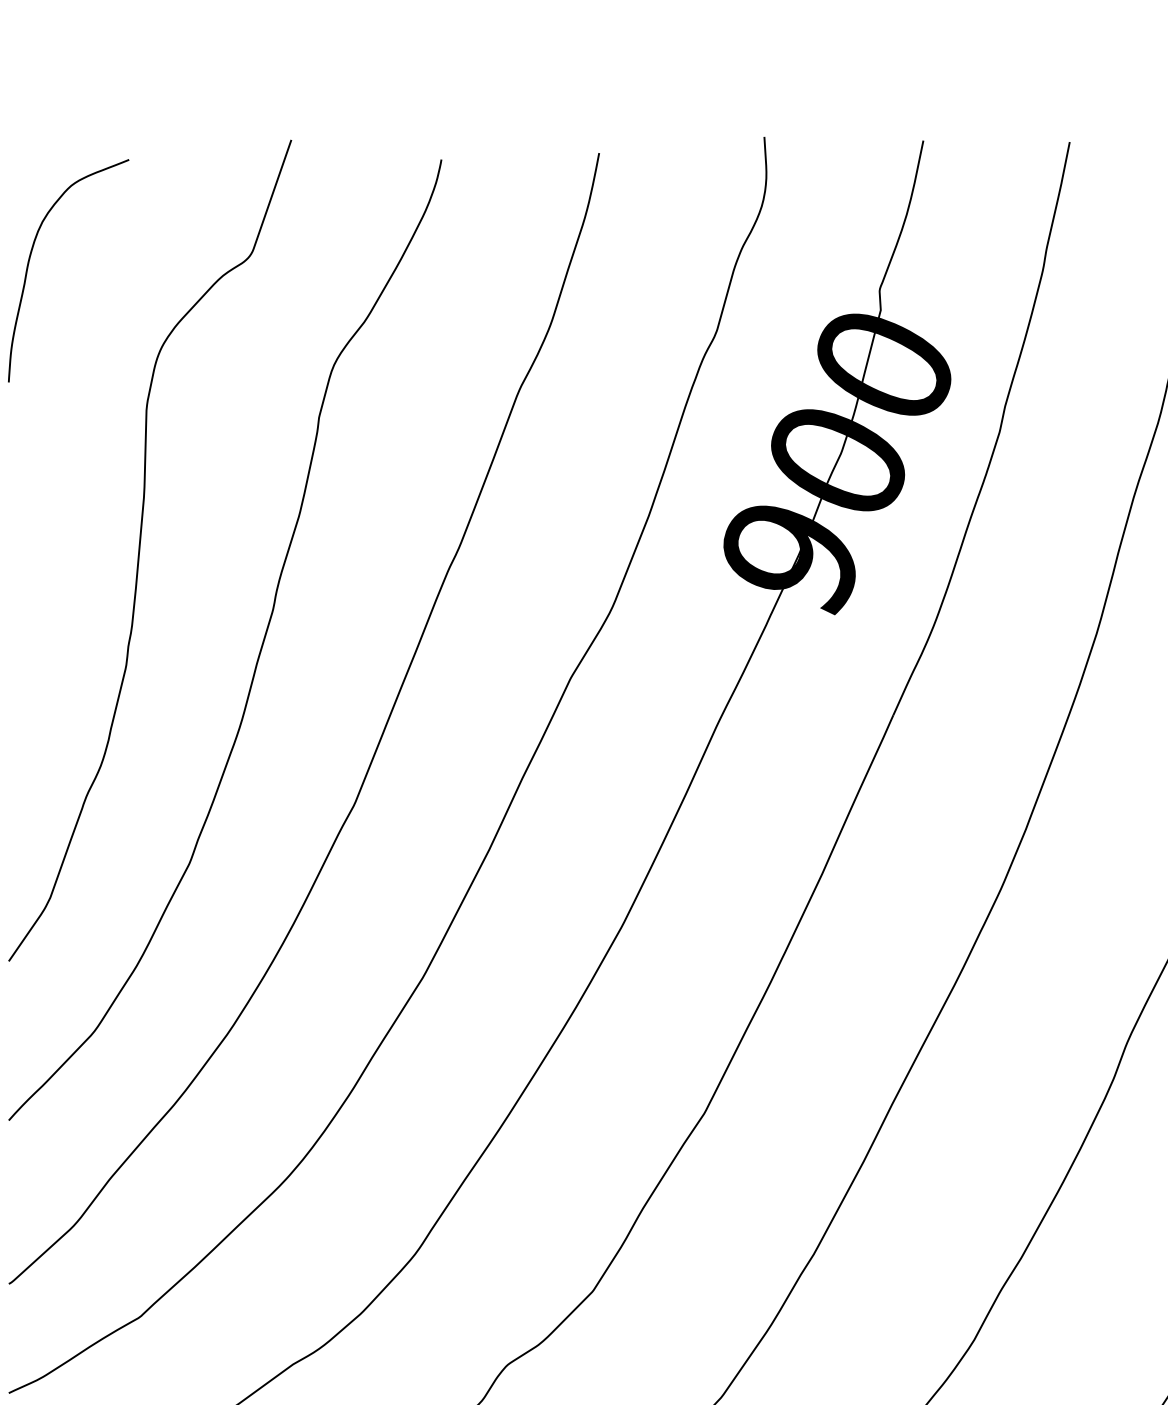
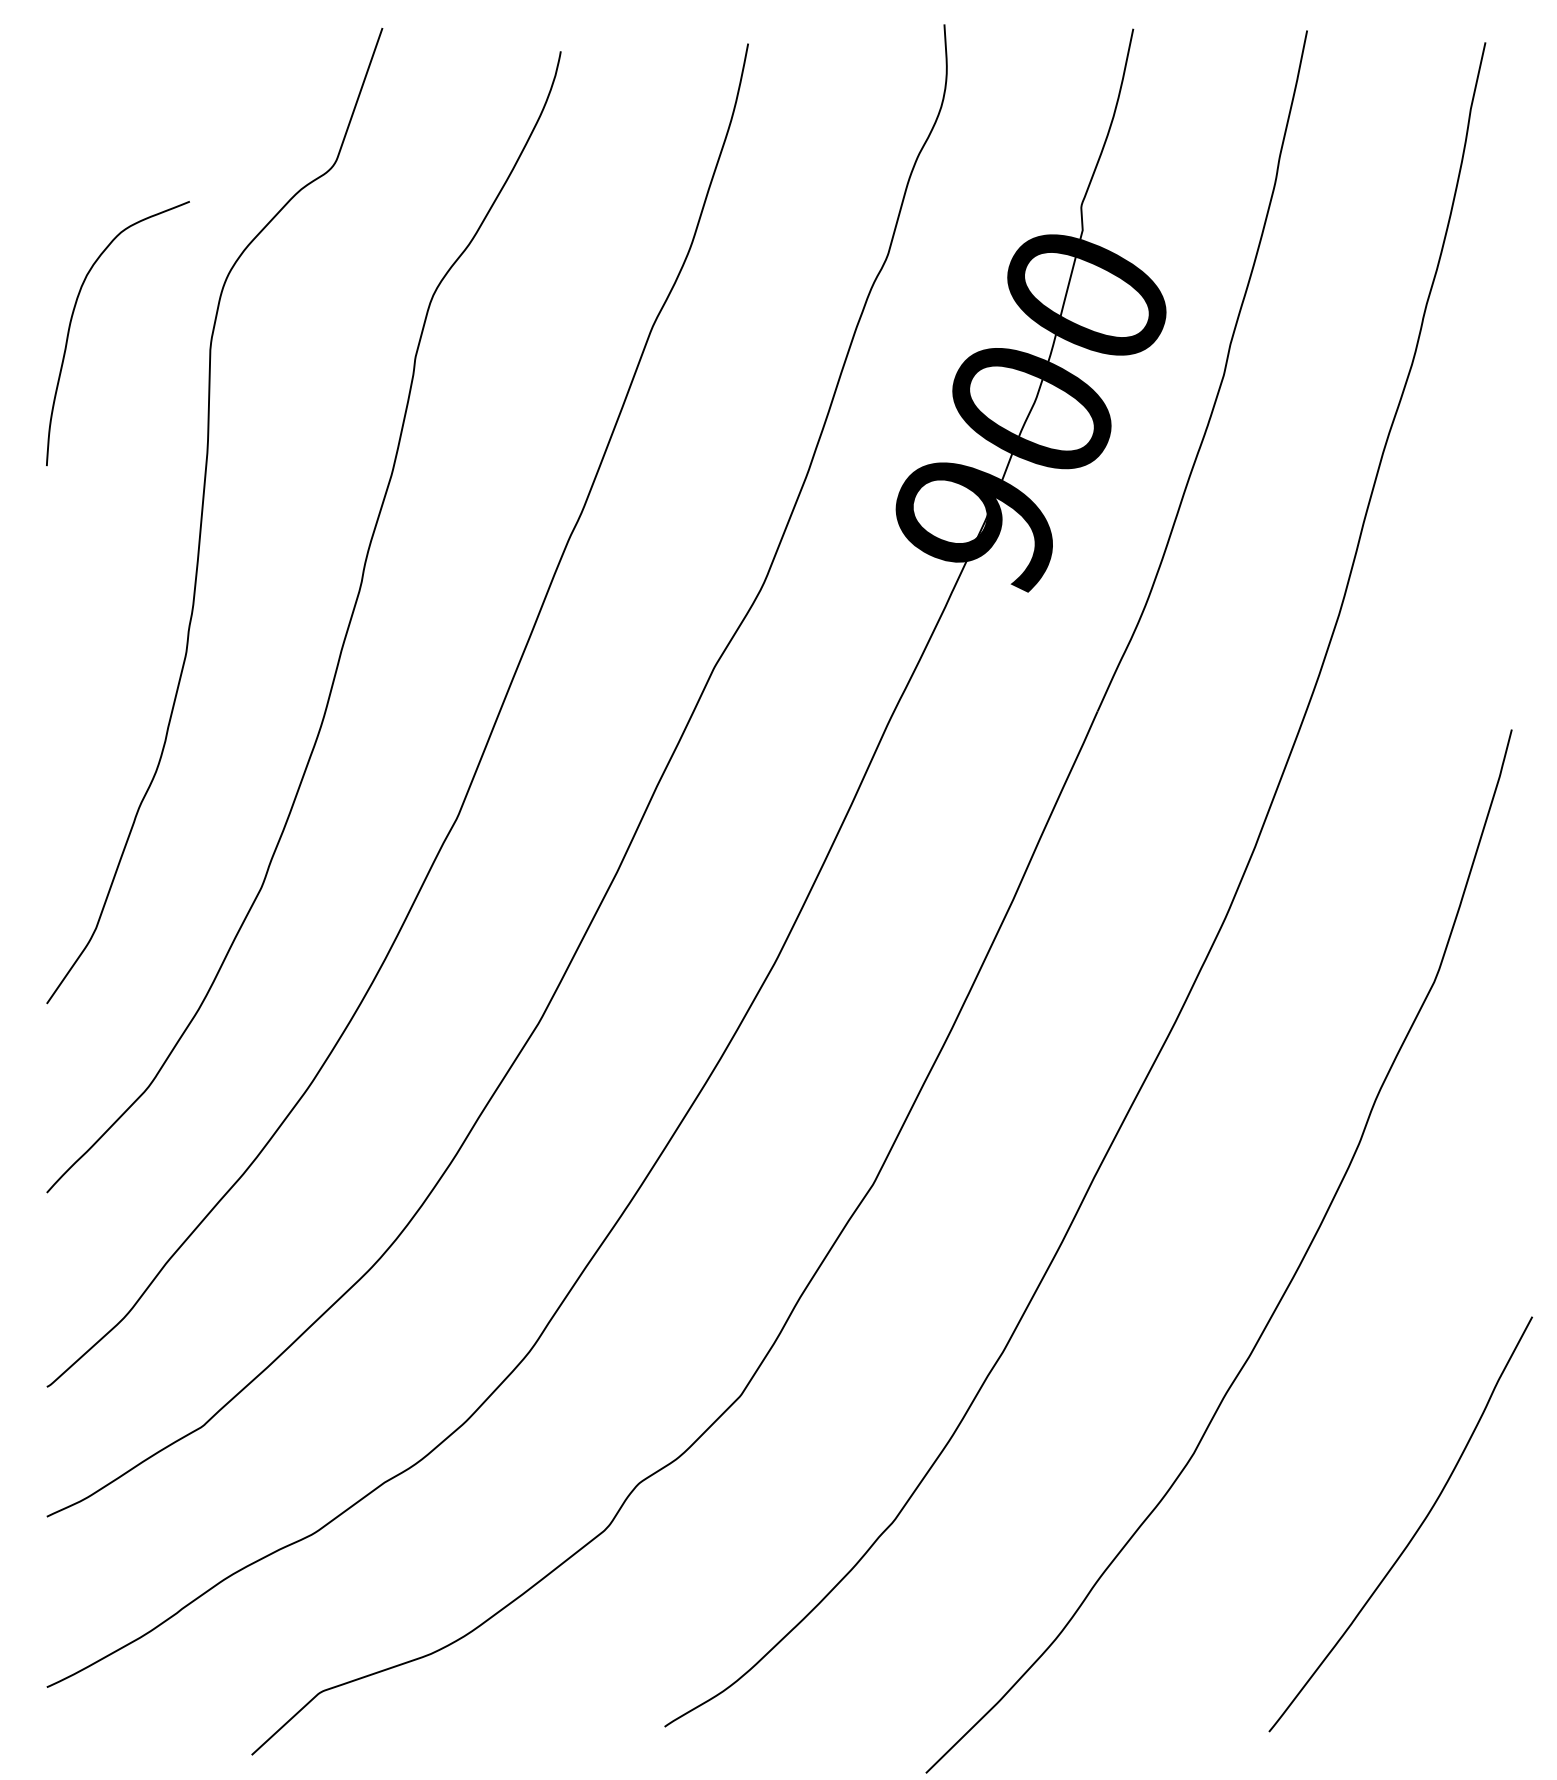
curve: (29, 262) -> (71, 323), moved

